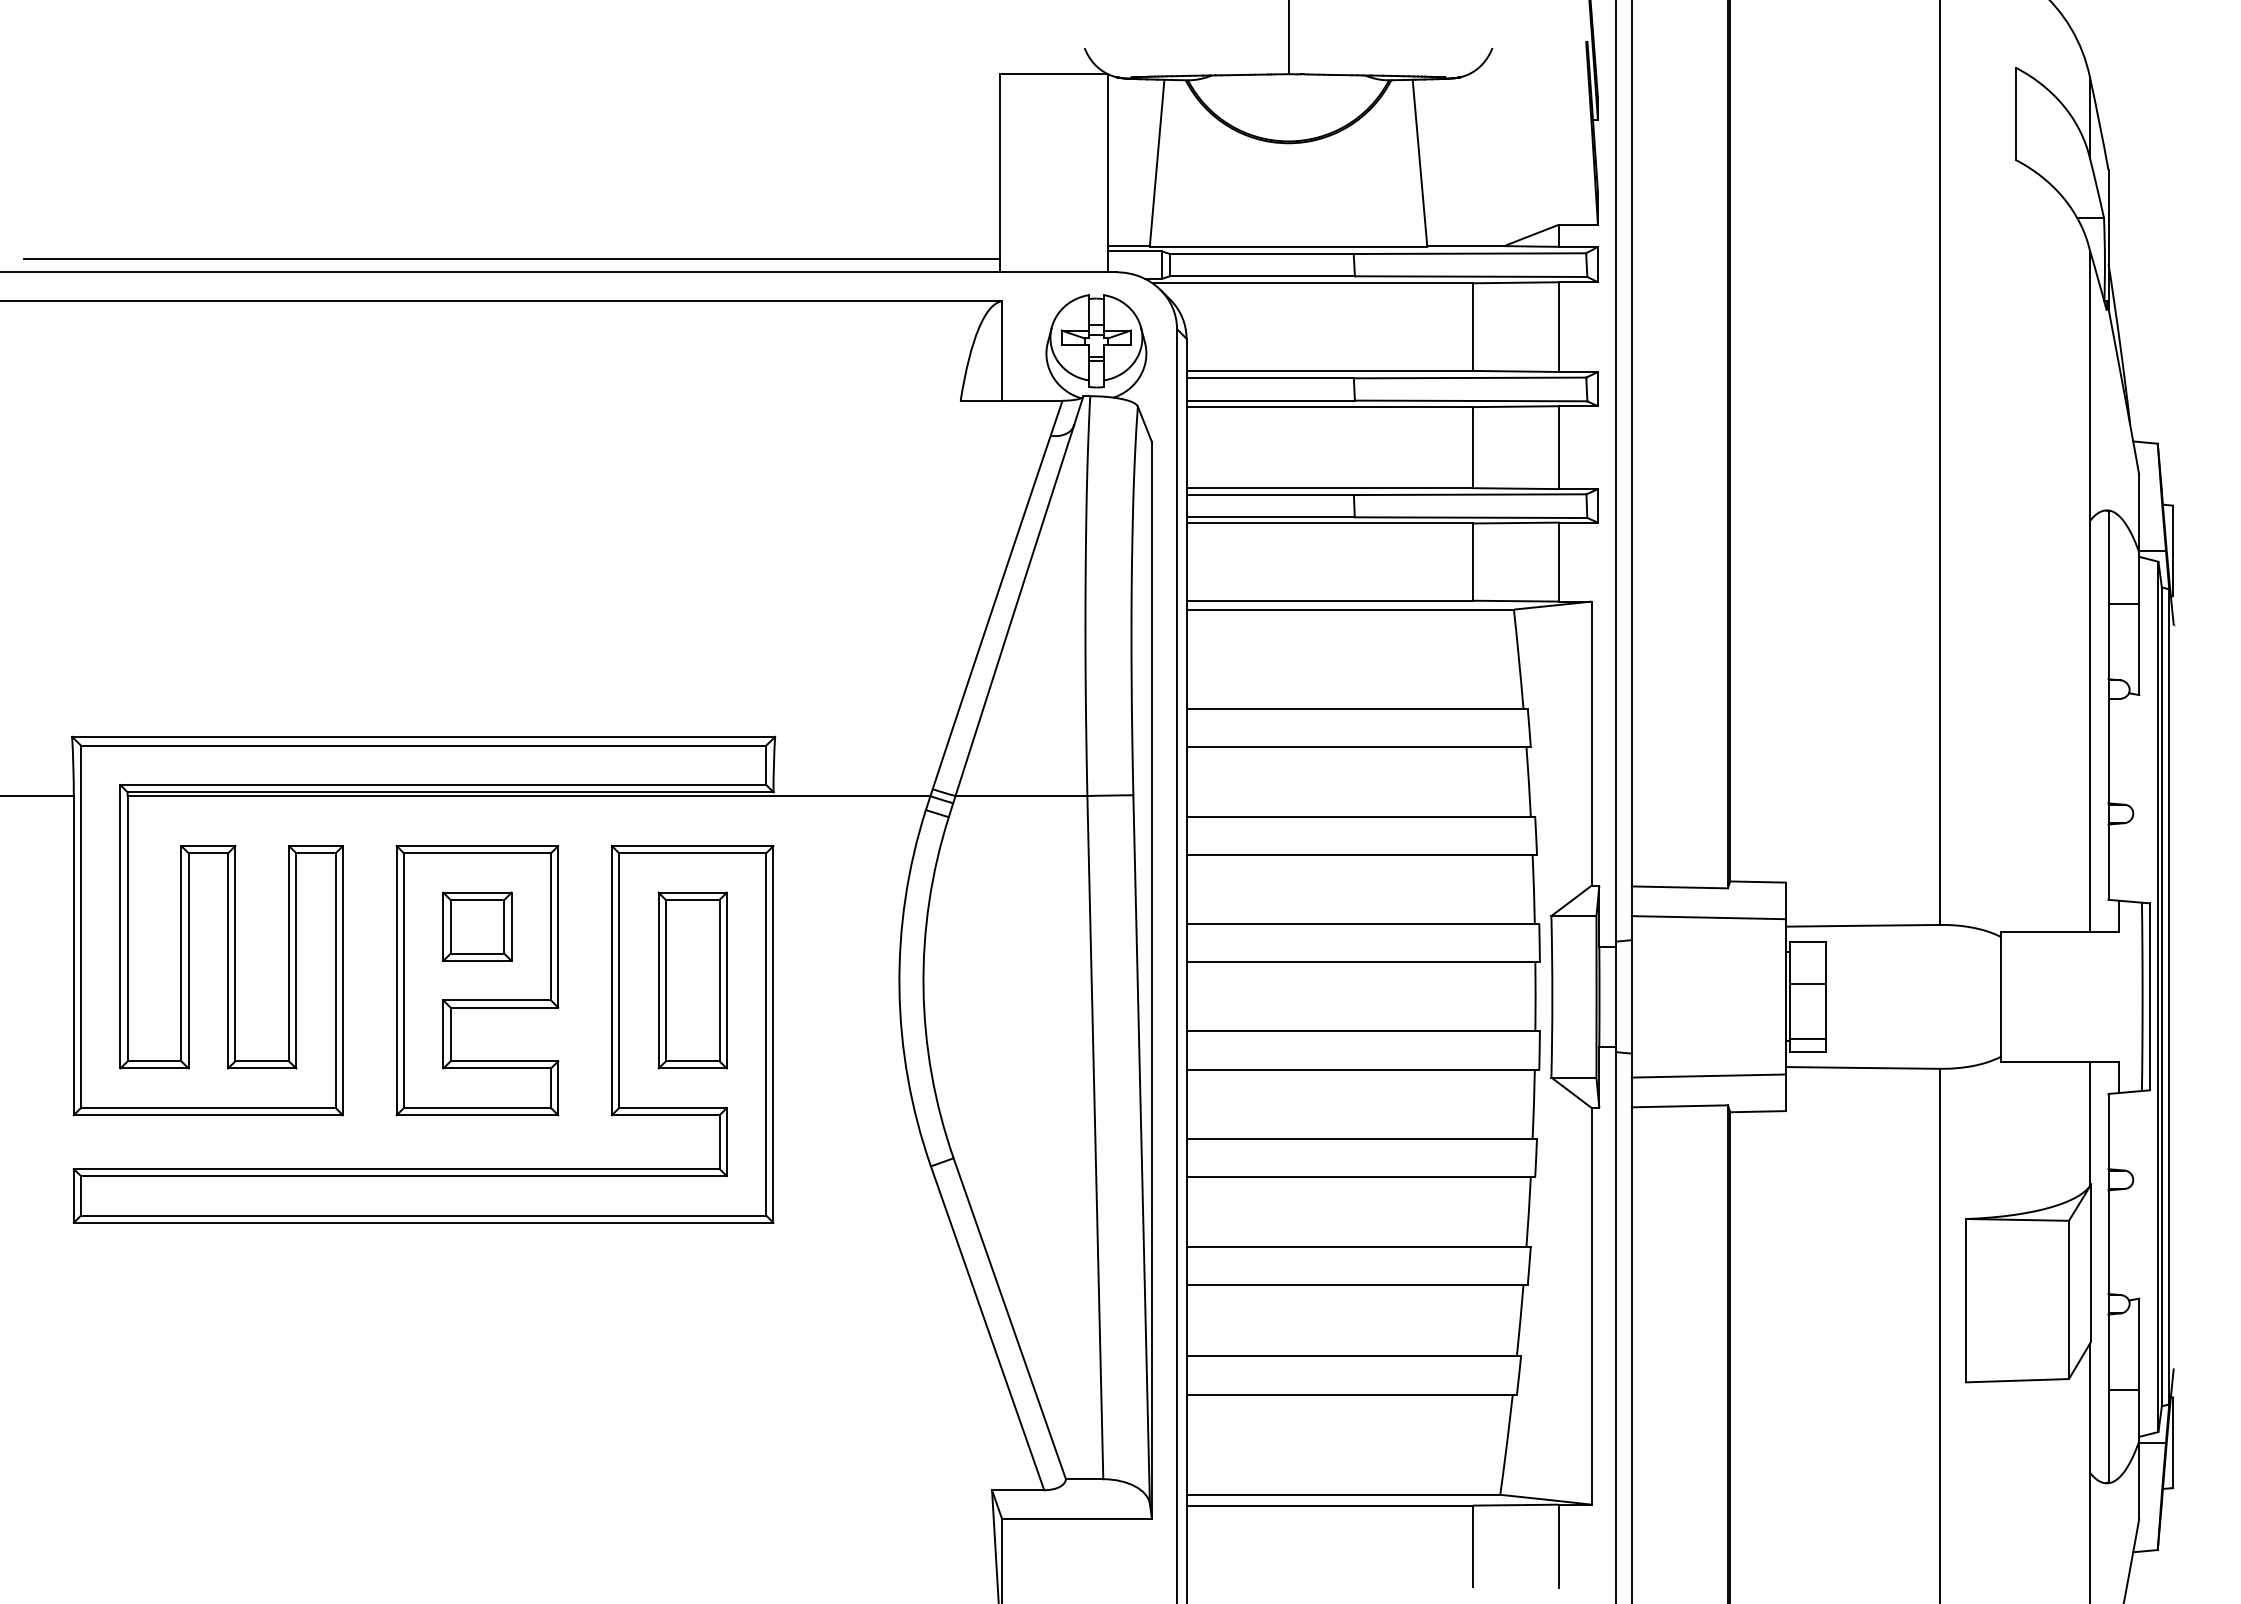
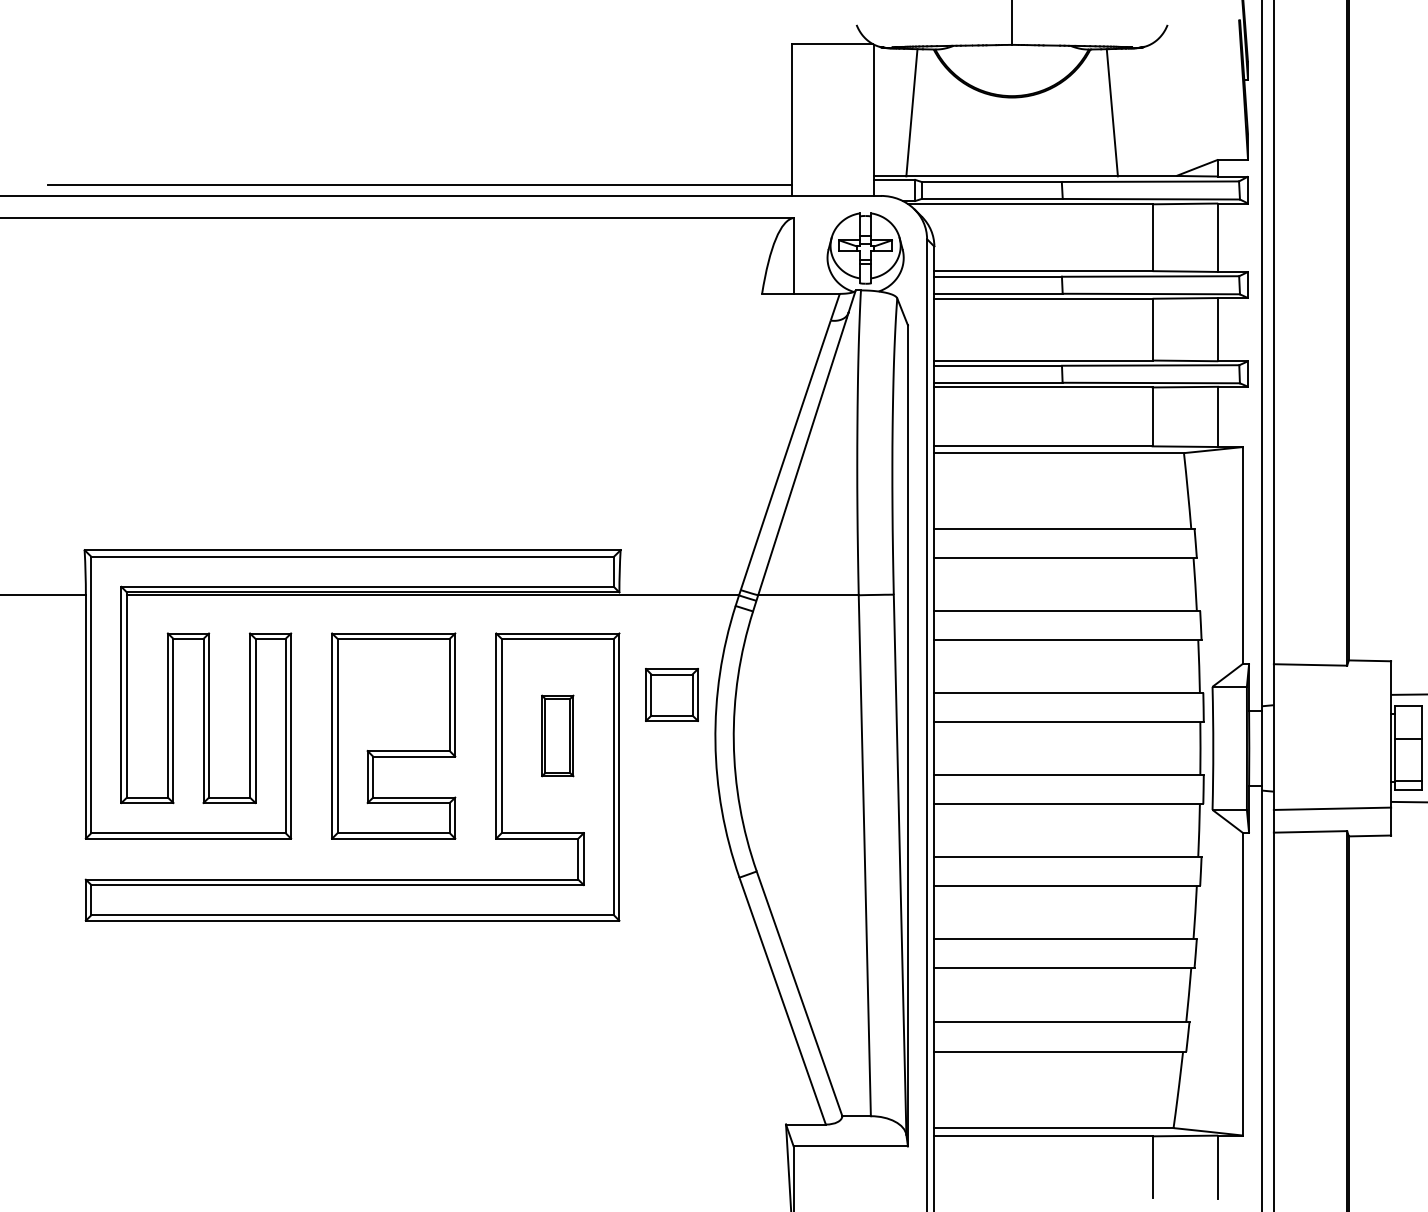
line: (1708, 917) -> (1332, 687), removed
part: (477, 926) -> (672, 694), moved
part: (692, 980) -> (557, 735), size x0.6

